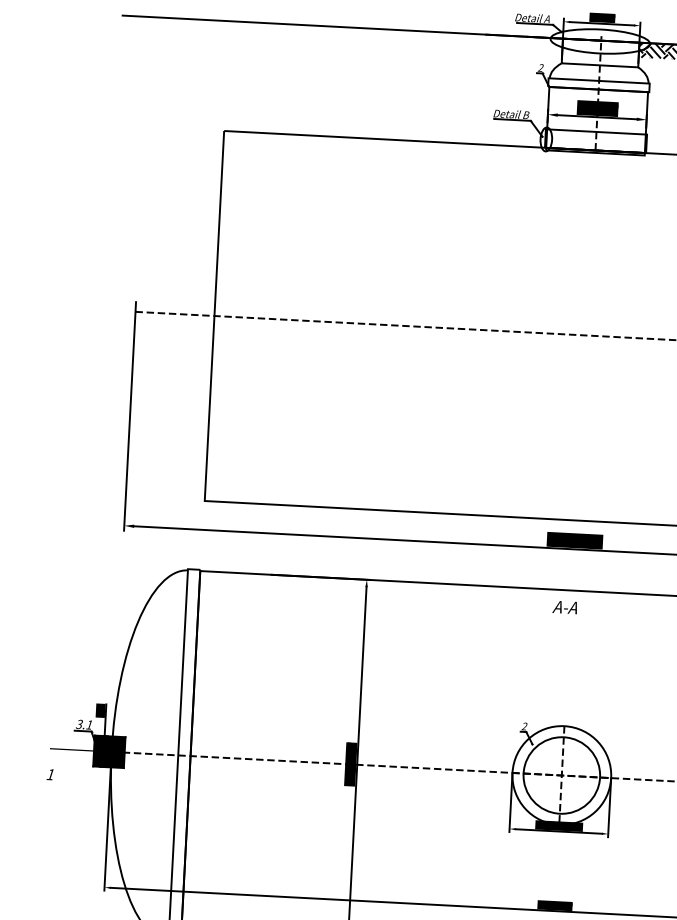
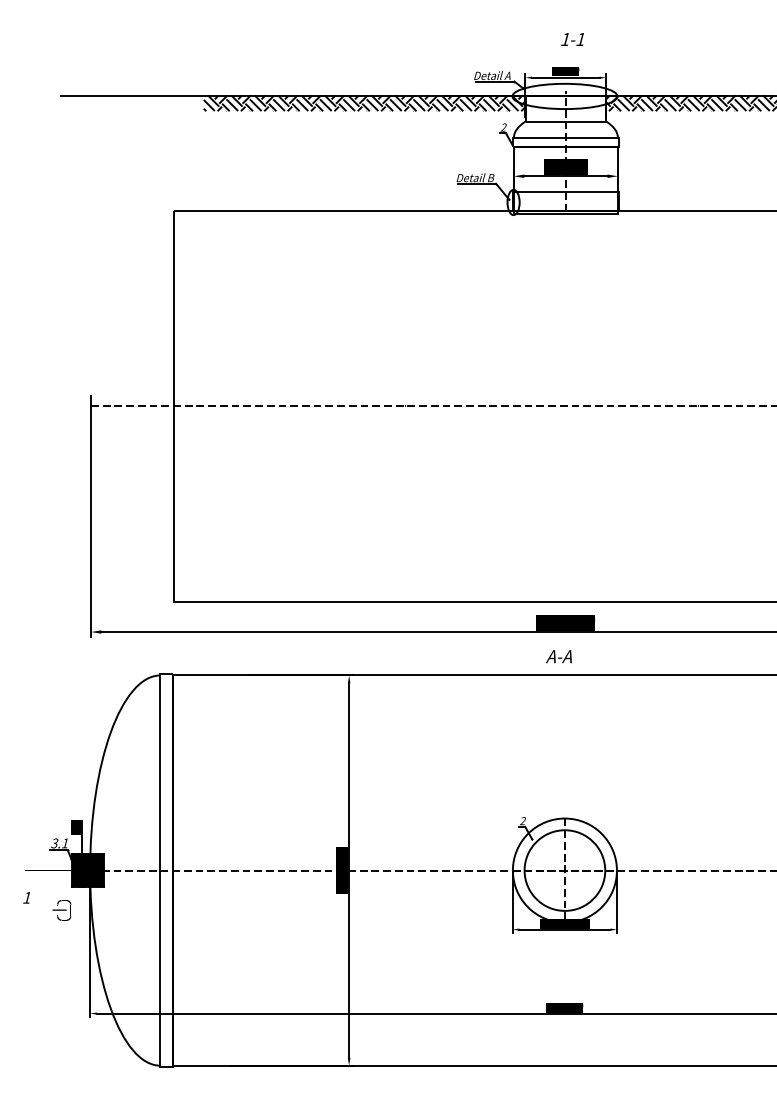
hatch: (409, 38) -> (364, 103), added
text: (564, 607) -> (558, 656), moved
part: (82, 788) -> (61, 910), added

